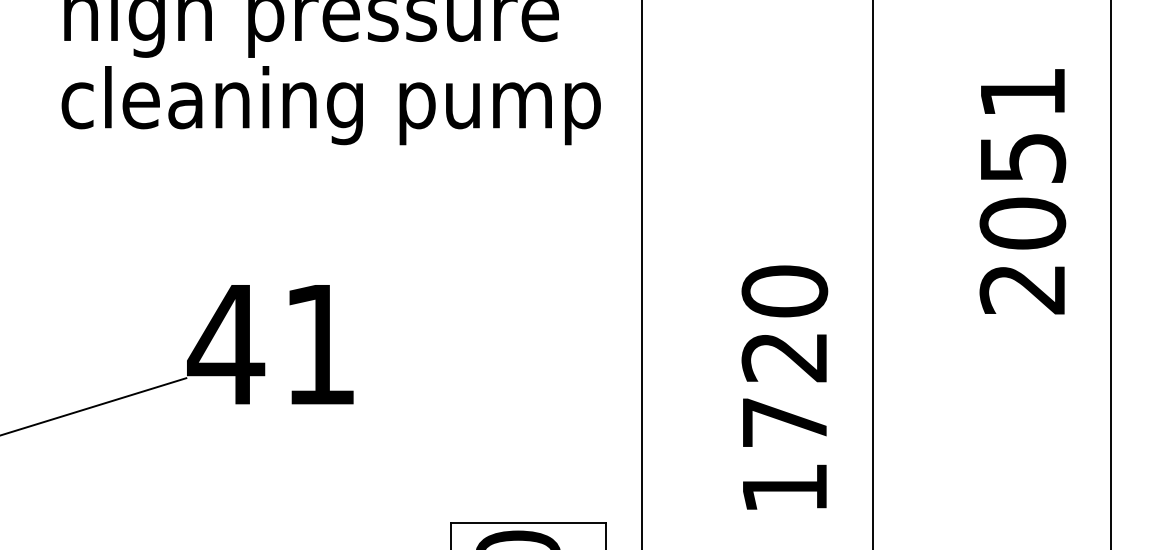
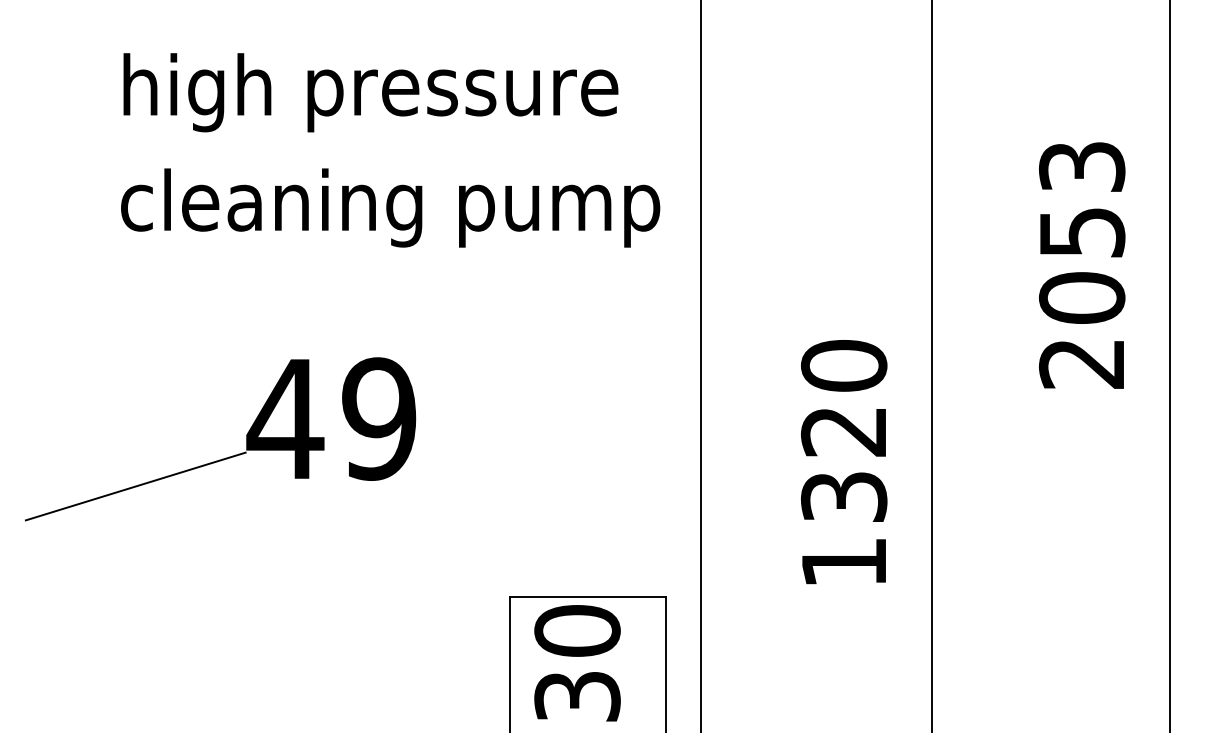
text: (1023, 92) -> (1082, 166), 2051 -> 2053
text: (331, 105) -> (390, 207), moved
text: (320, 344) -> (379, 418), 41 -> 49
text: (784, 422) -> (843, 496), 1720 -> 1320

